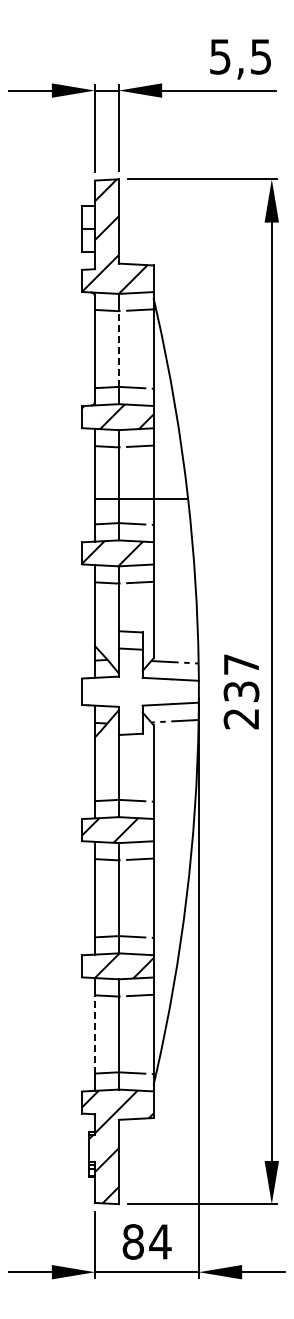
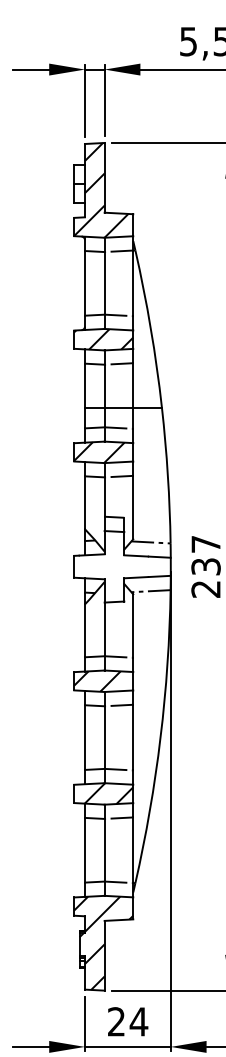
line: (118, 349) -> (104, 283), dashed -> solid
line: (95, 1033) -> (85, 849), dashed -> solid
text: (132, 1241) -> (115, 1021), 84 -> 24

